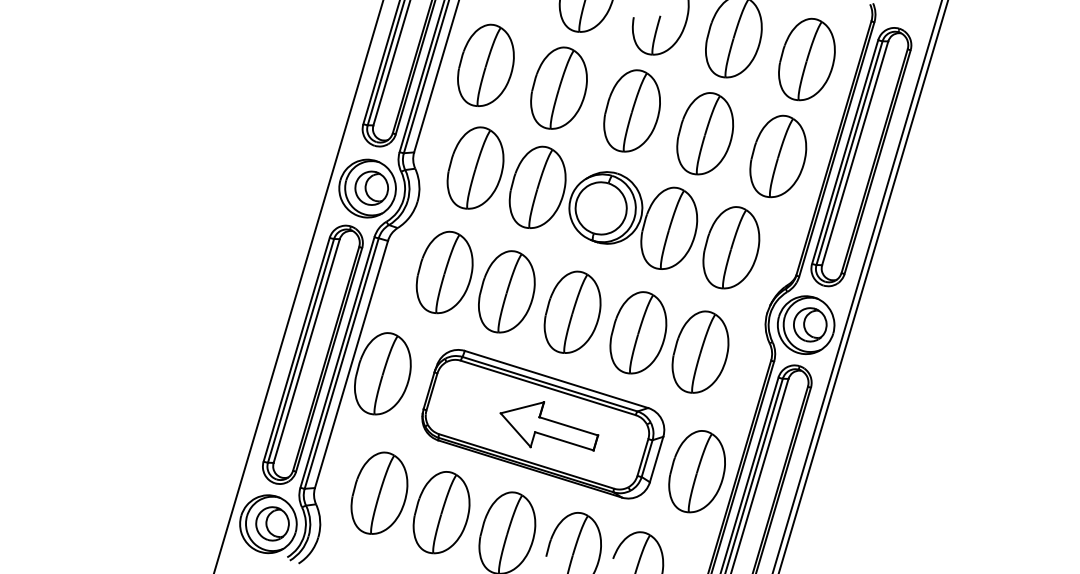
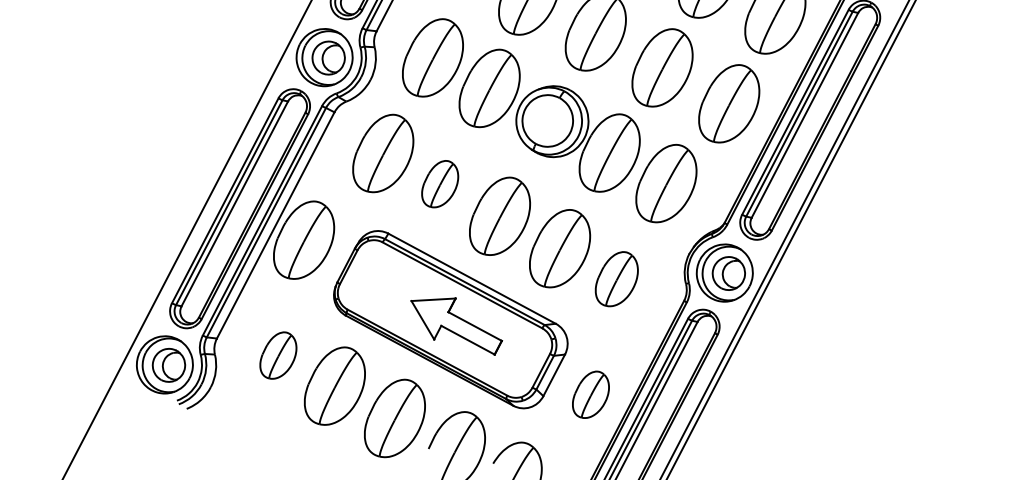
part: (506, 291) -> (440, 183), size x0.6
part: (700, 351) -> (617, 278), size x0.7
part: (696, 471) -> (590, 394), size x0.6
part: (379, 492) -> (278, 355), size x0.6

